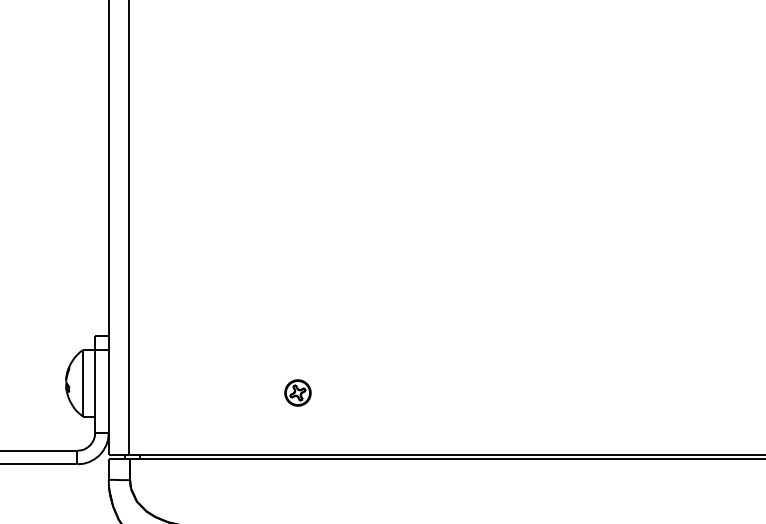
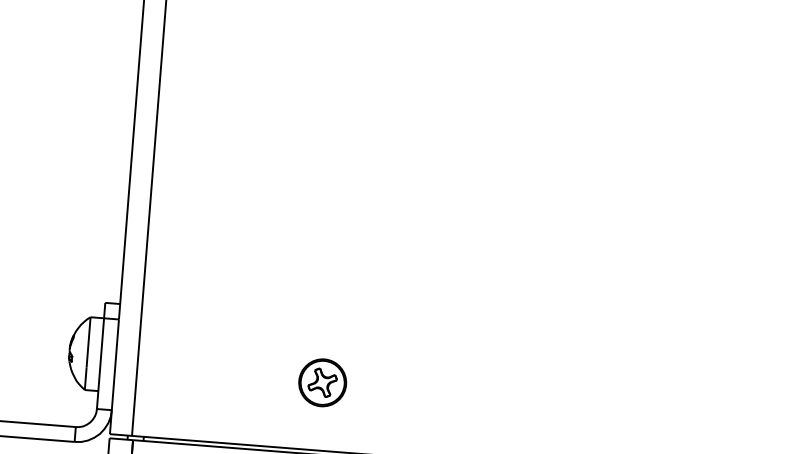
part: (297, 392) -> (322, 382), size x1.67

